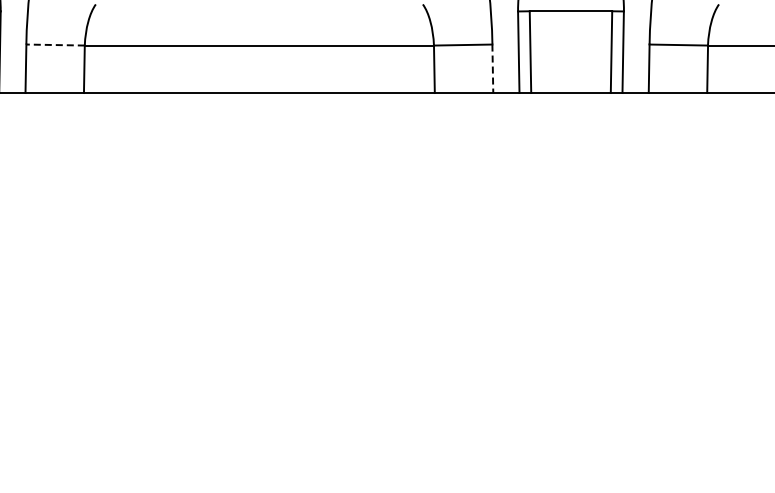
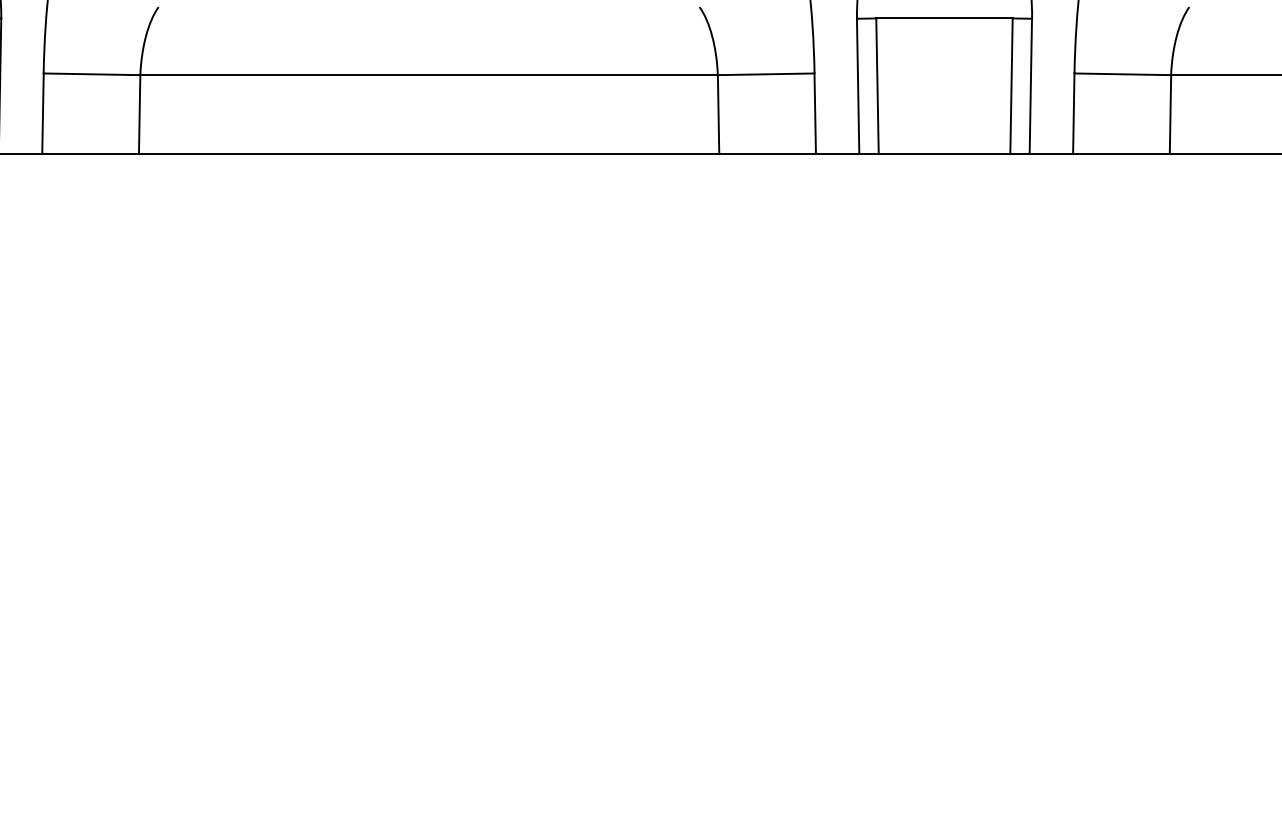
line: (55, 45) -> (91, 75), dashed -> solid
line: (492, 69) -> (814, 114), dashed -> solid

